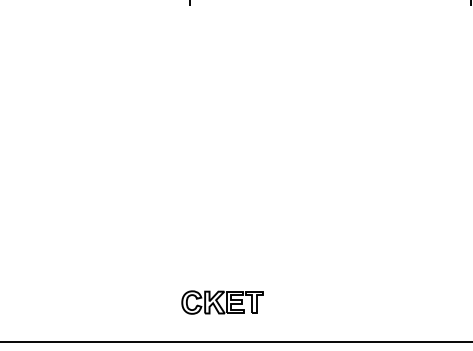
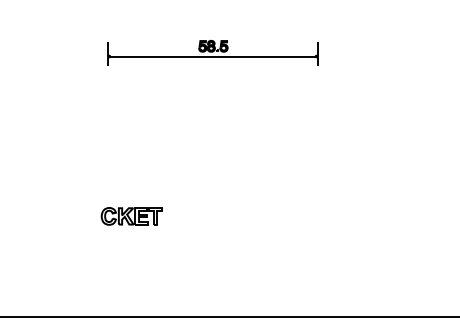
part: (222, 302) -> (131, 216), moved

